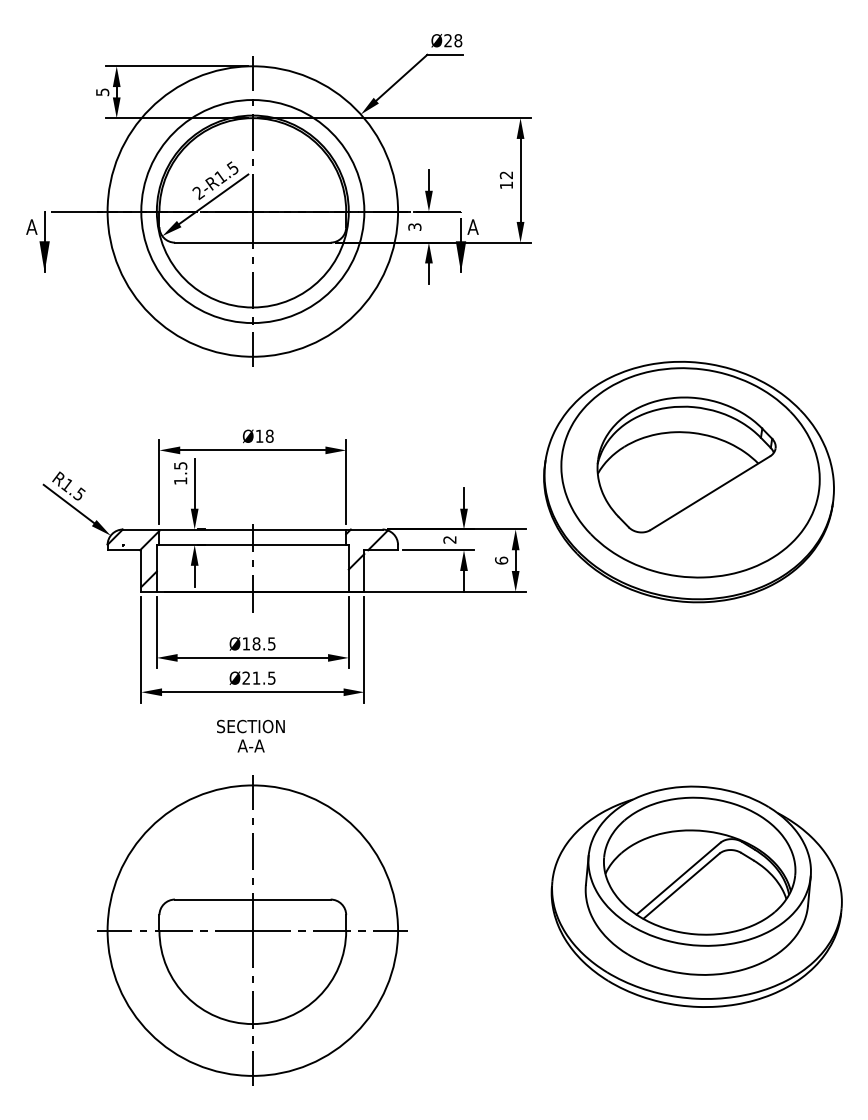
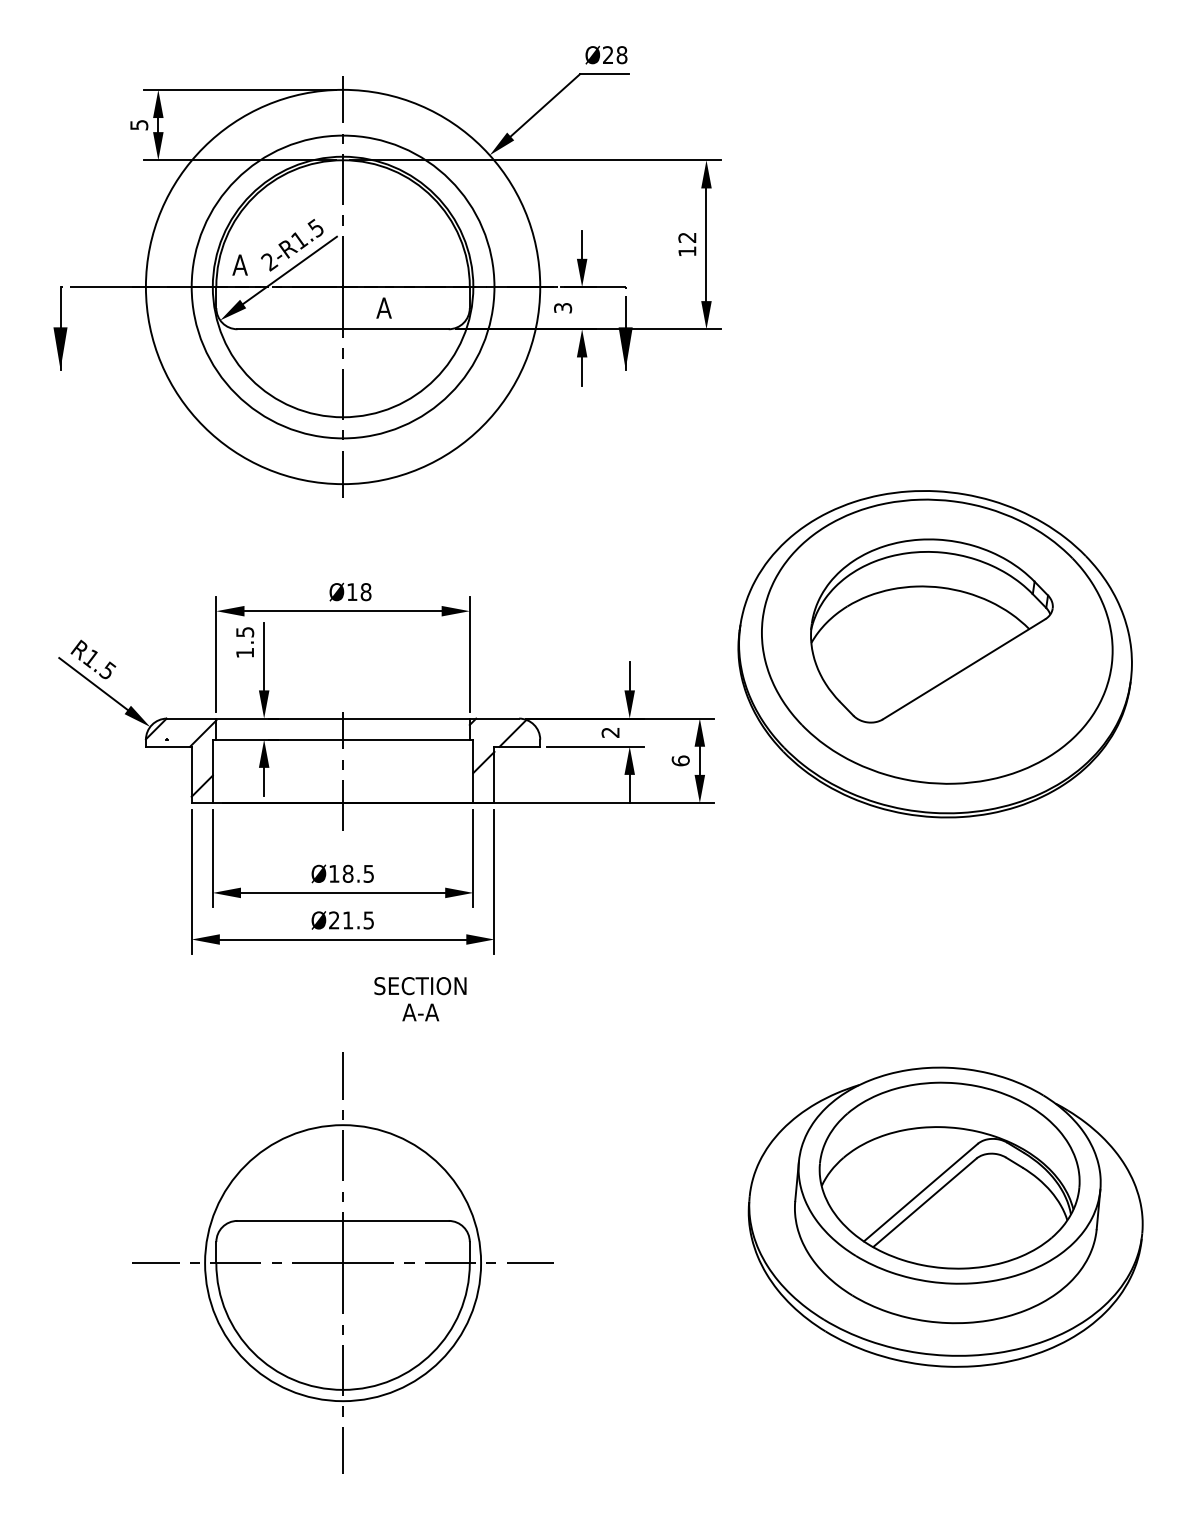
text: (31, 226) -> (239, 264), moved
text: (472, 226) -> (383, 307), moved
text: (250, 736) -> (420, 999), moved
circle: (252, 930) -> (342, 1263), size x0.7

